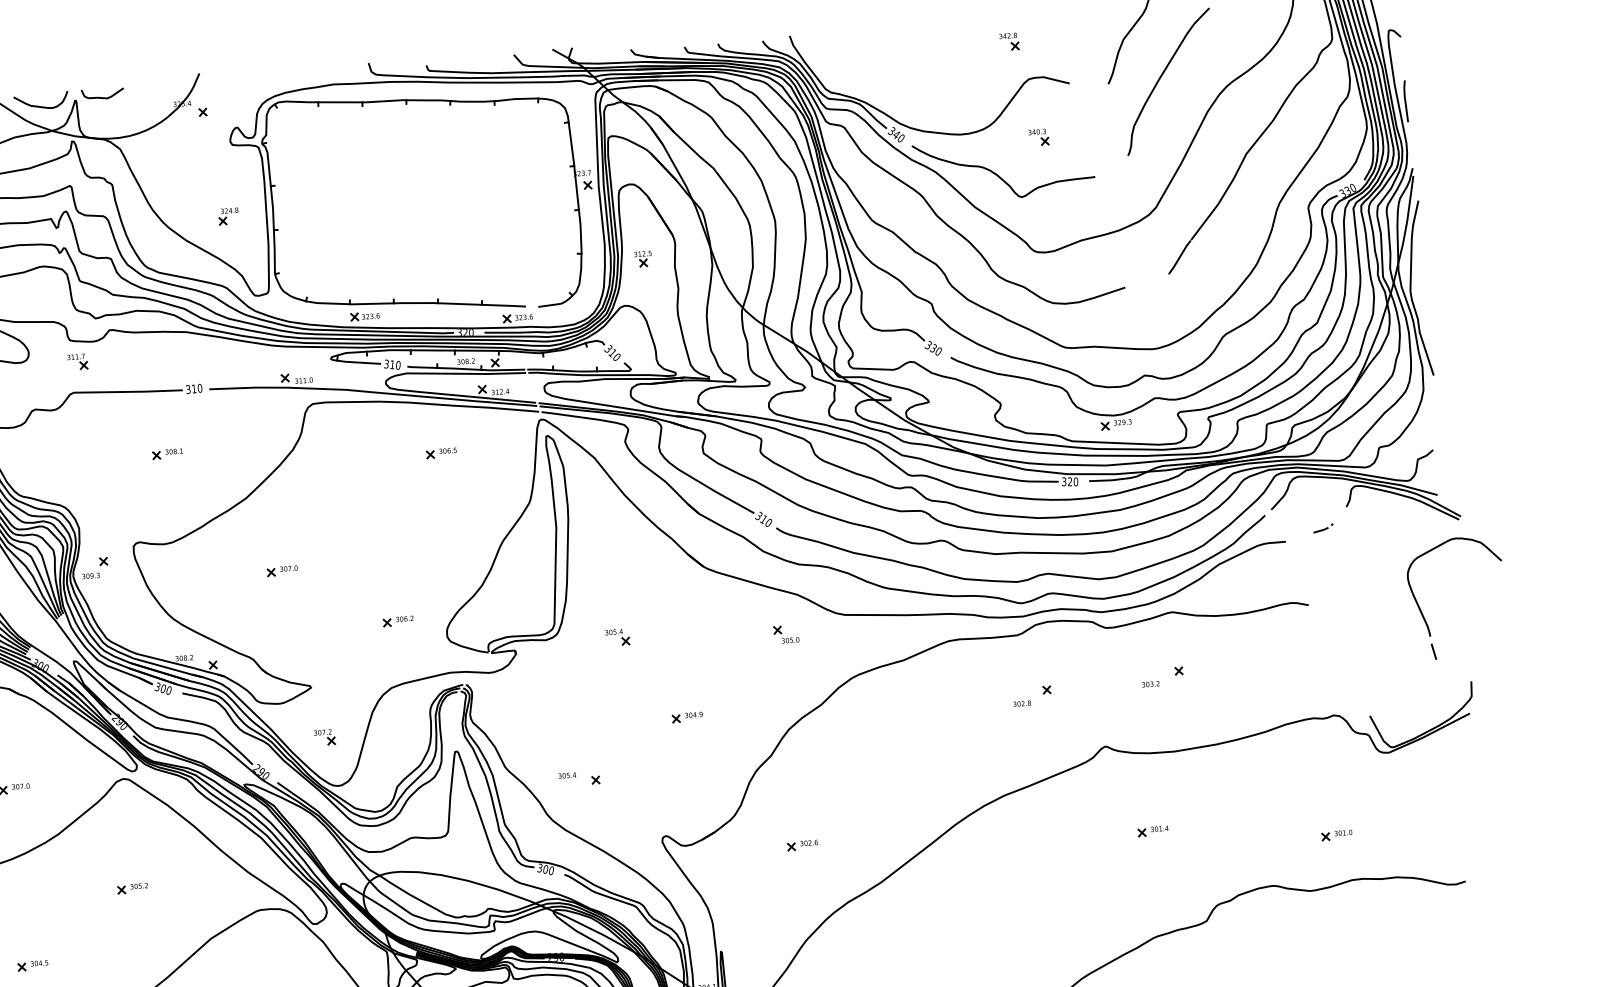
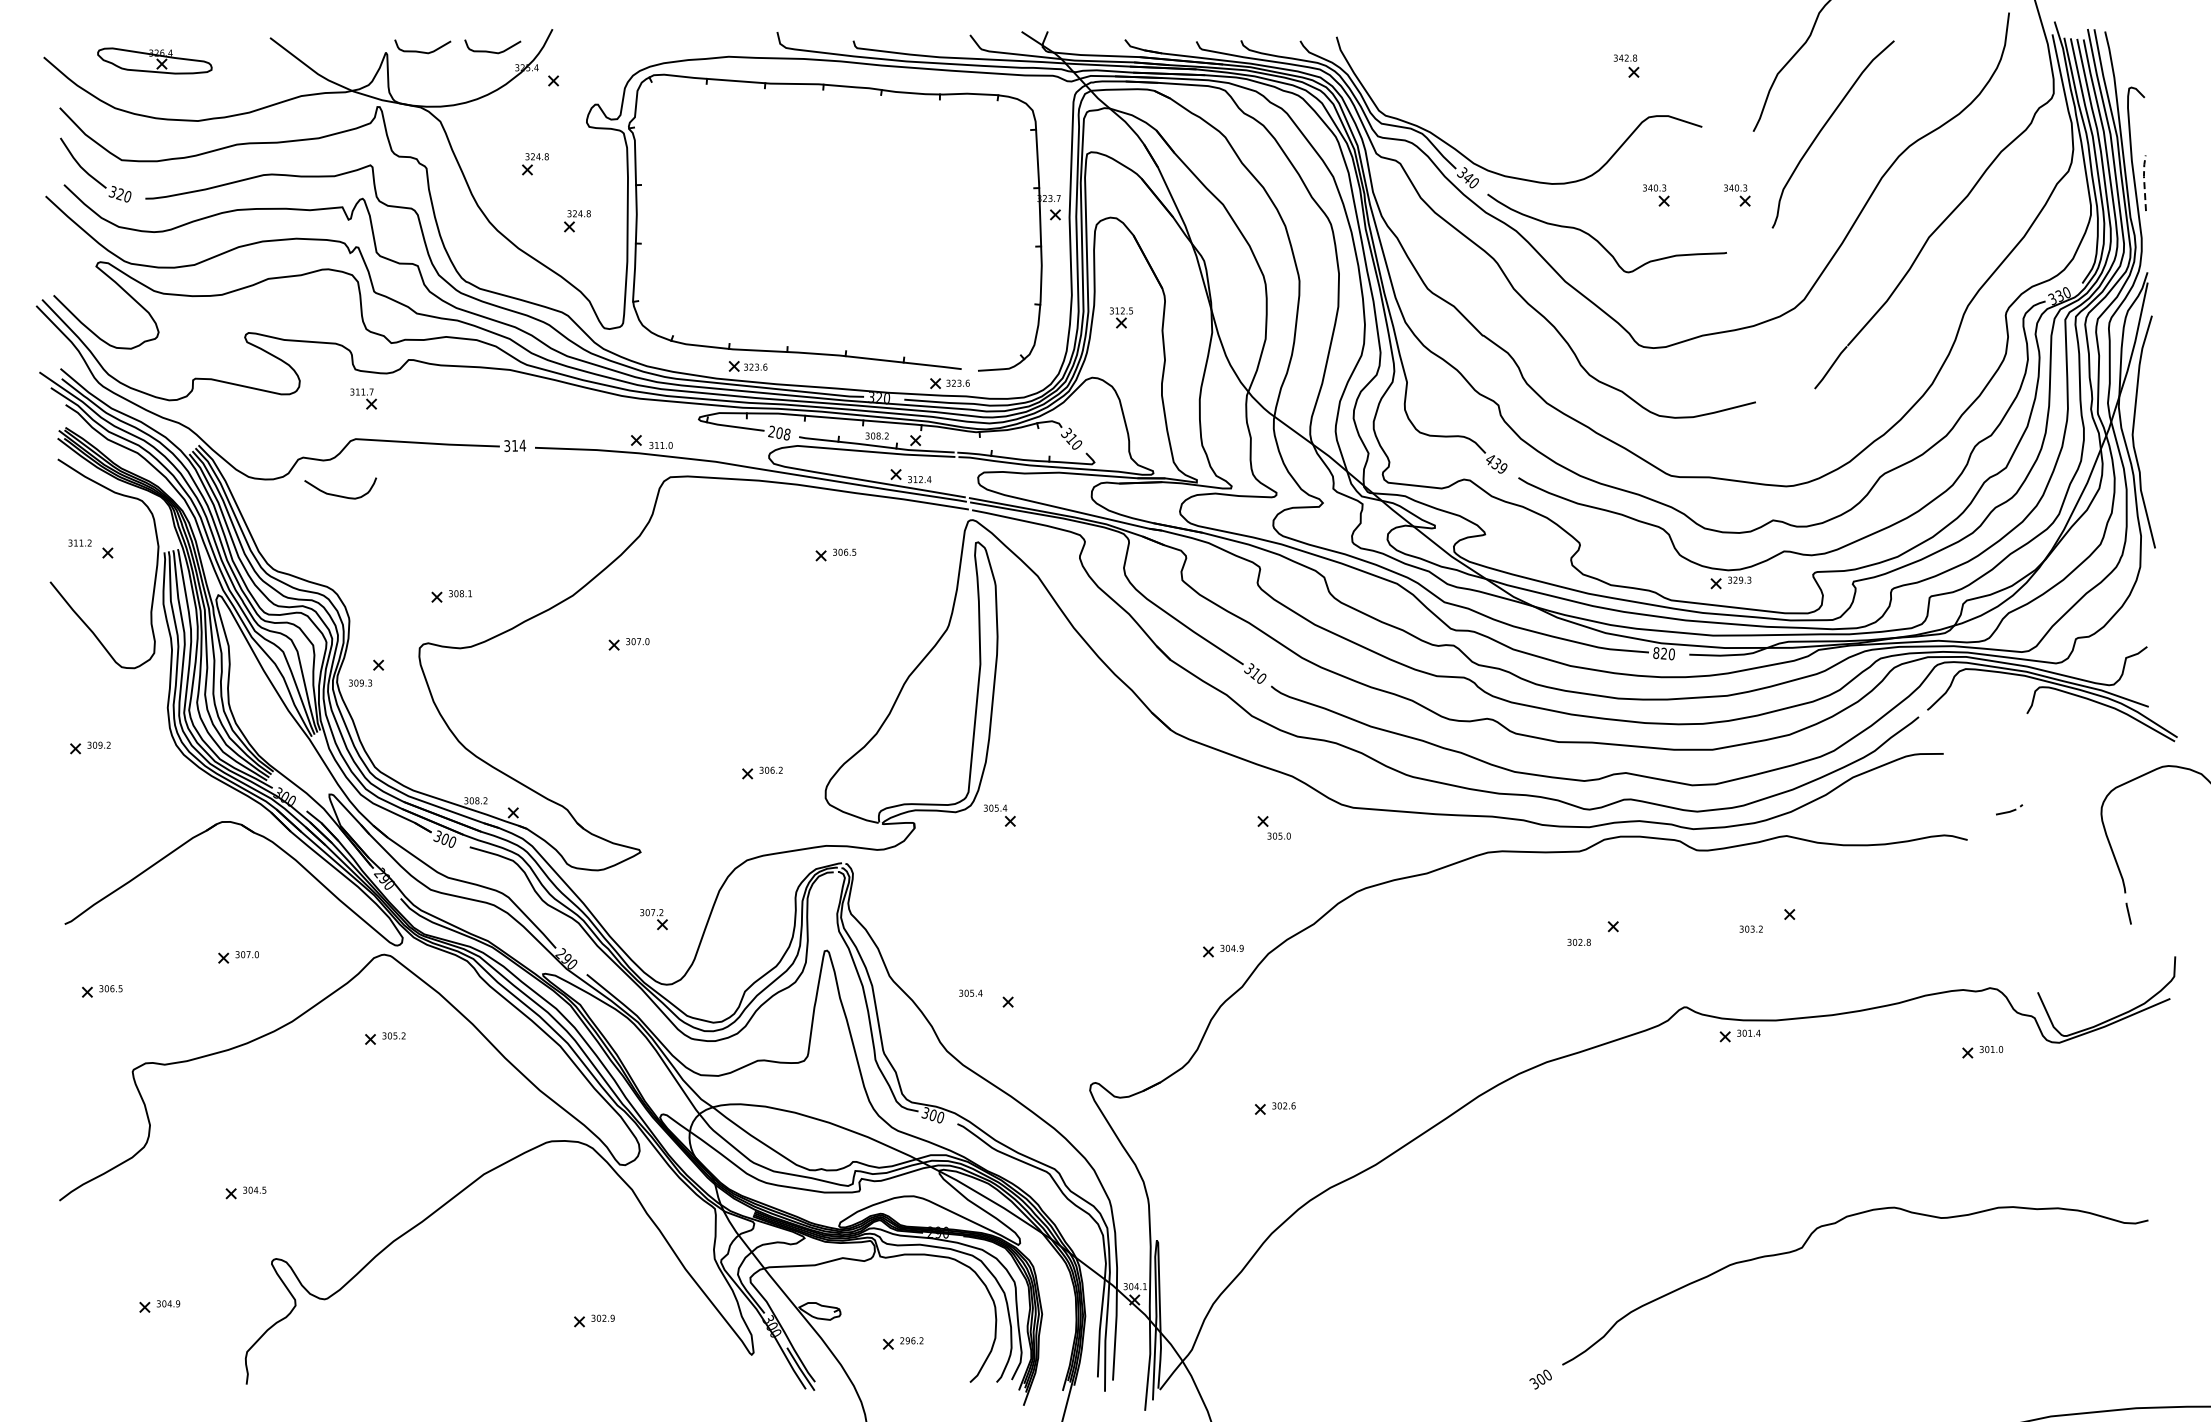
curve: (155, 93) -> (492, 51), added
line: (1405, 100) -> (2144, 181), solid -> dashed
curve: (39, 105) -> (337, 494), moved
part: (1099, 133) -> (1737, 195), added
part: (194, 176) -> (535, 164), added
text: (932, 348) -> (1495, 463), 330 -> 439
text: (392, 365) -> (779, 433), 310 -> 208
text: (199, 388) -> (522, 445), 310 -> 314
part: (167, 454) -> (451, 596), moved
text: (1064, 481) -> (1656, 652), 320 -> 820
part: (1323, 528) -> (2009, 809), moved
part: (282, 571) -> (628, 644), moved
part: (617, 637) -> (999, 815), moved
part: (687, 717) -> (1223, 950), moved
part: (1152, 831) -> (1739, 1035), moved
part: (1336, 835) -> (1982, 1052), moved
part: (132, 888) -> (385, 1038), moved

